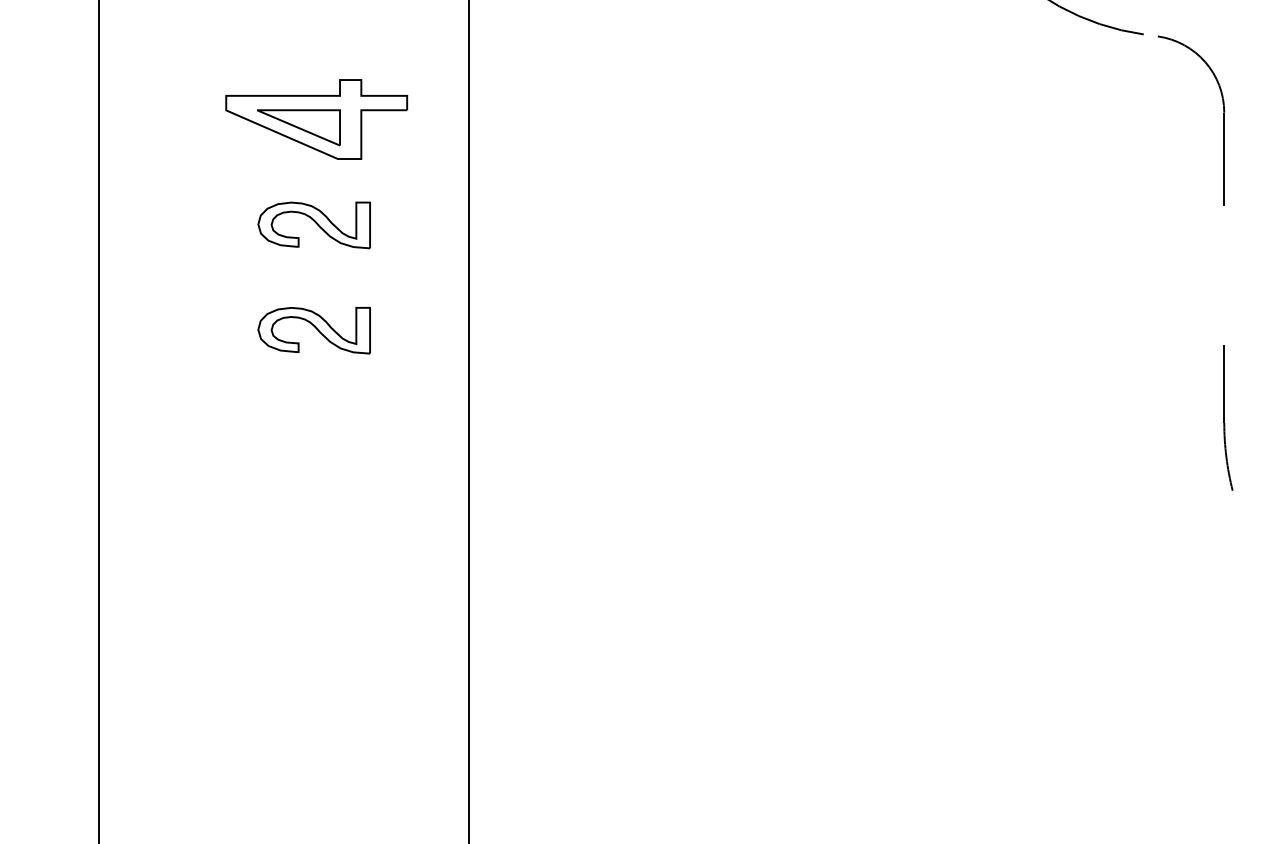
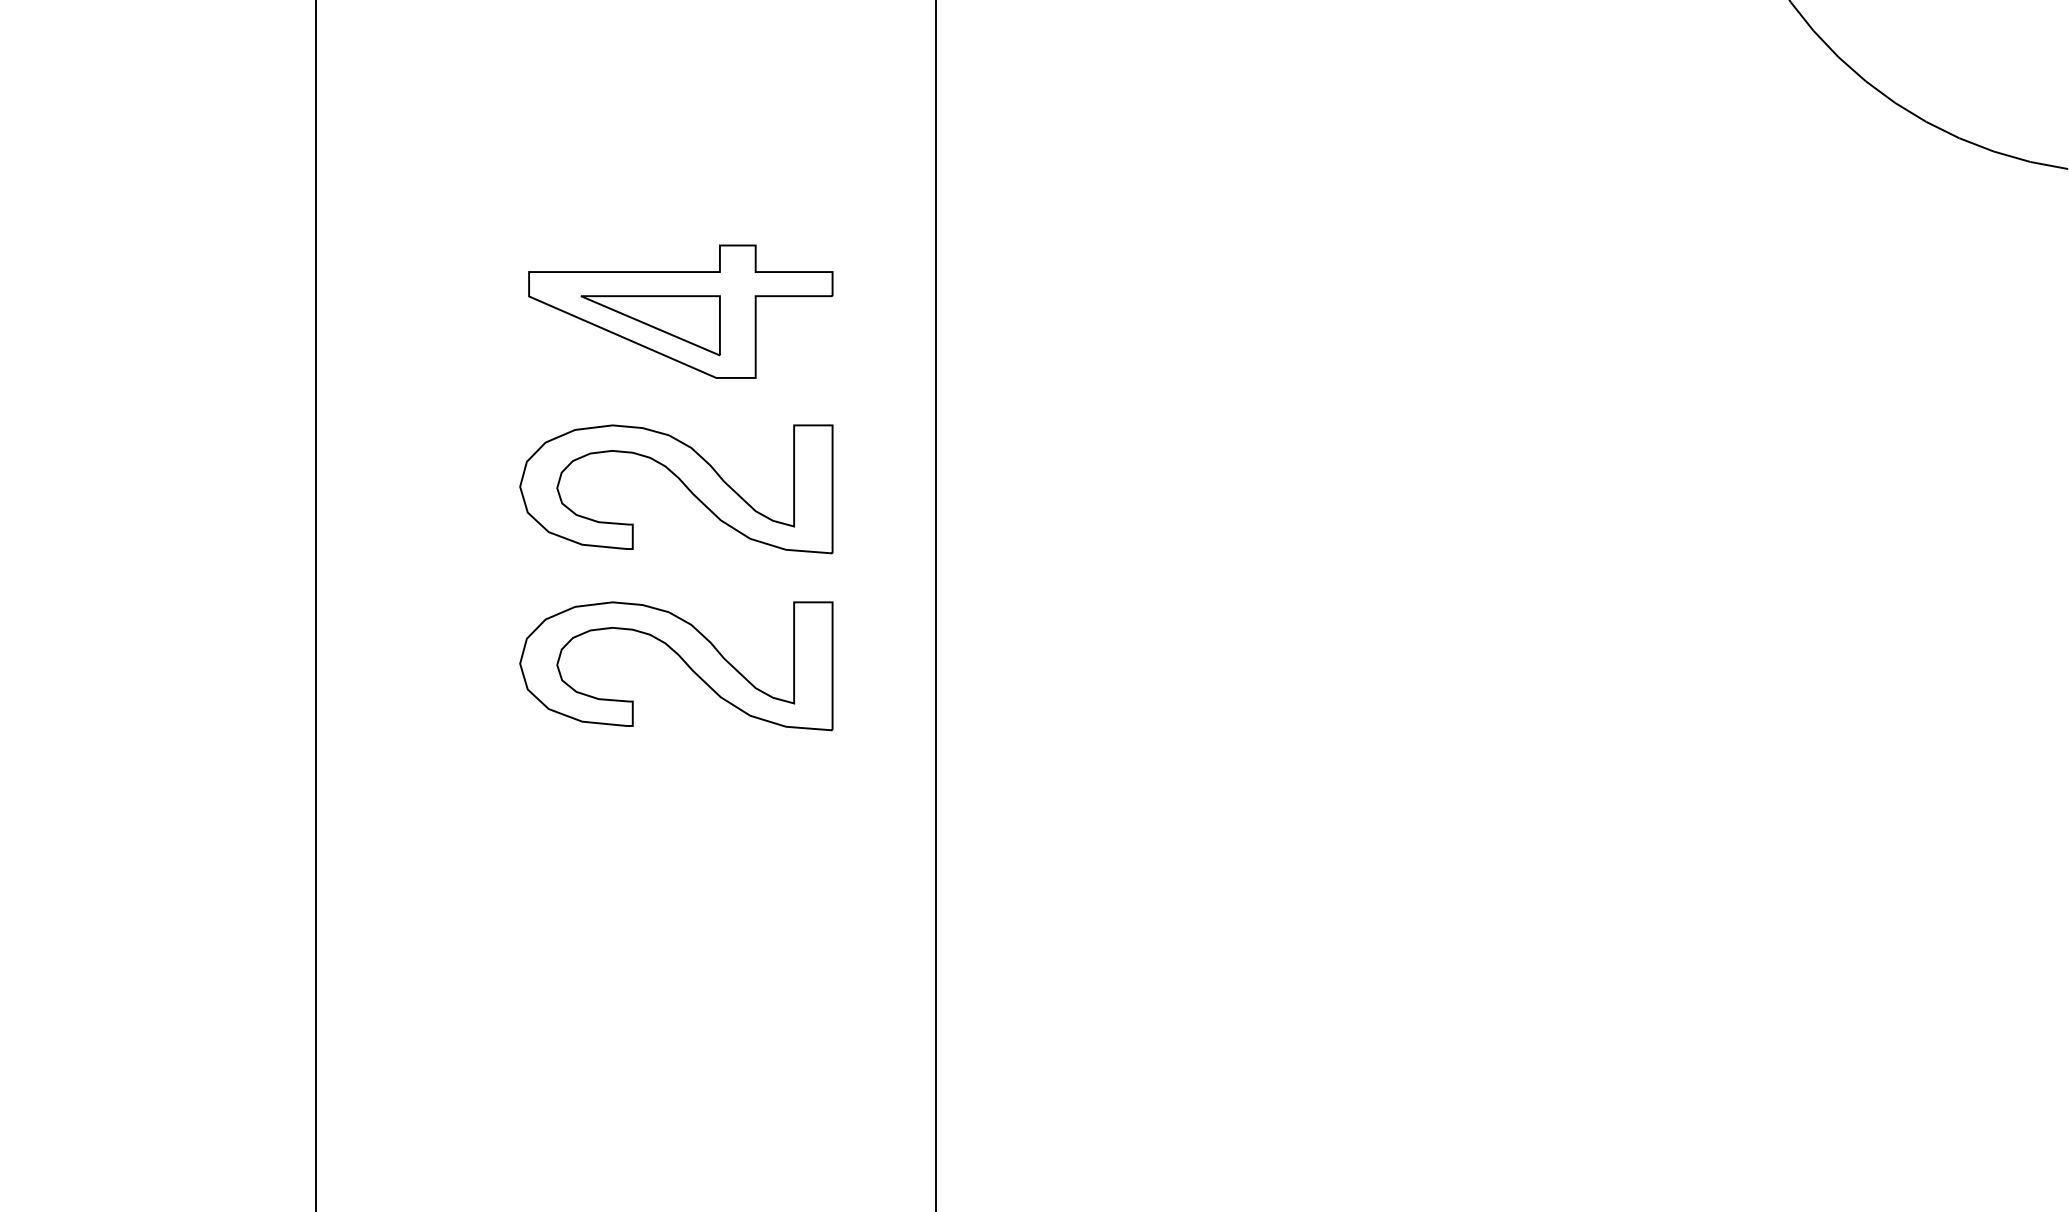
part: (314, 225) -> (677, 489), size x1.67
part: (314, 330) -> (677, 665), size x1.67

